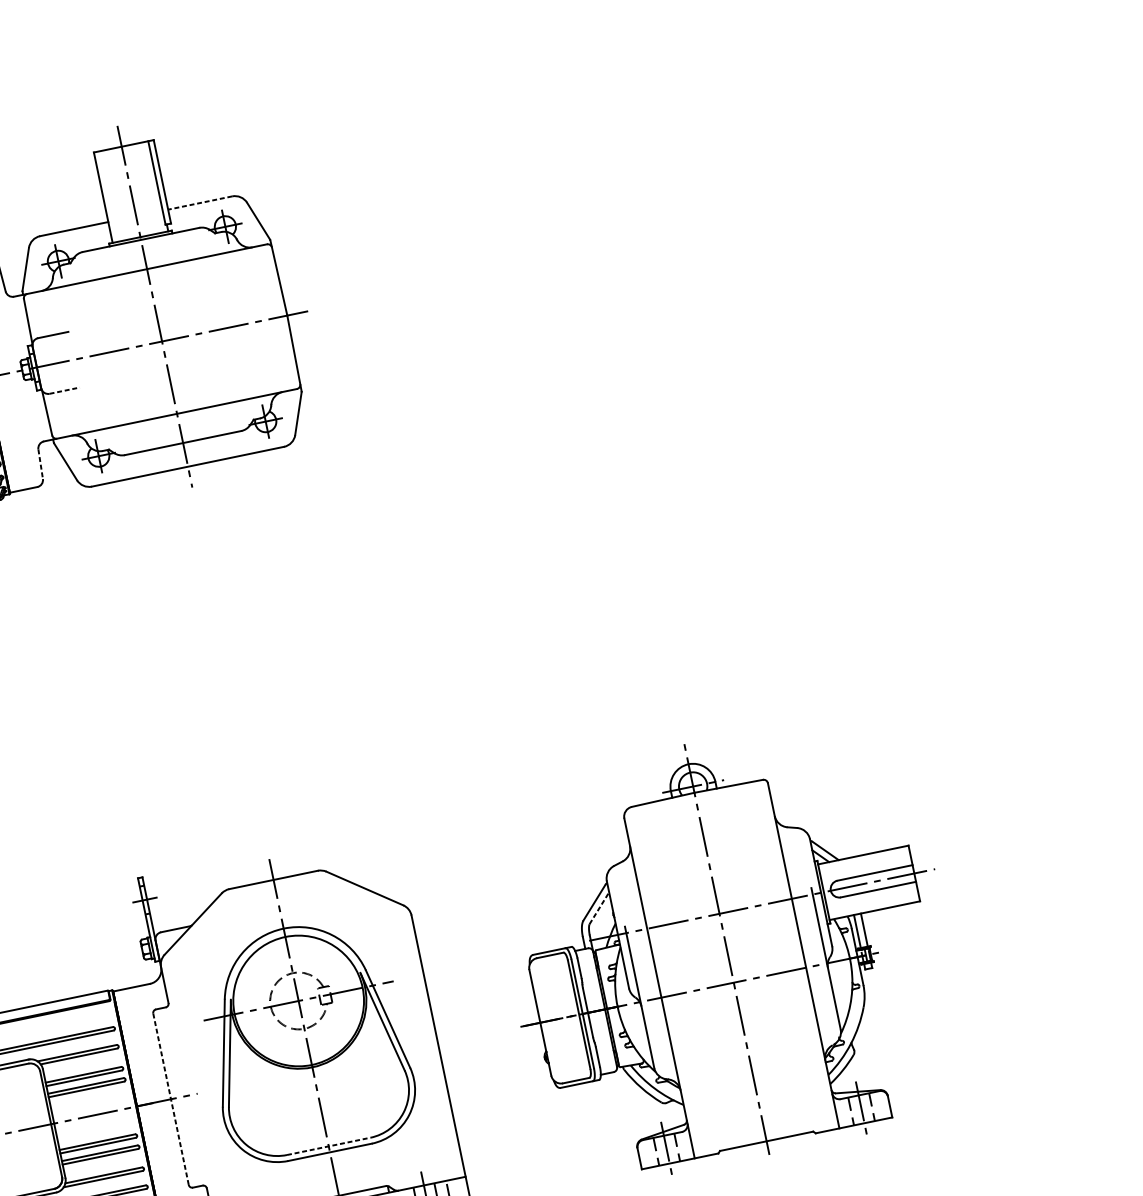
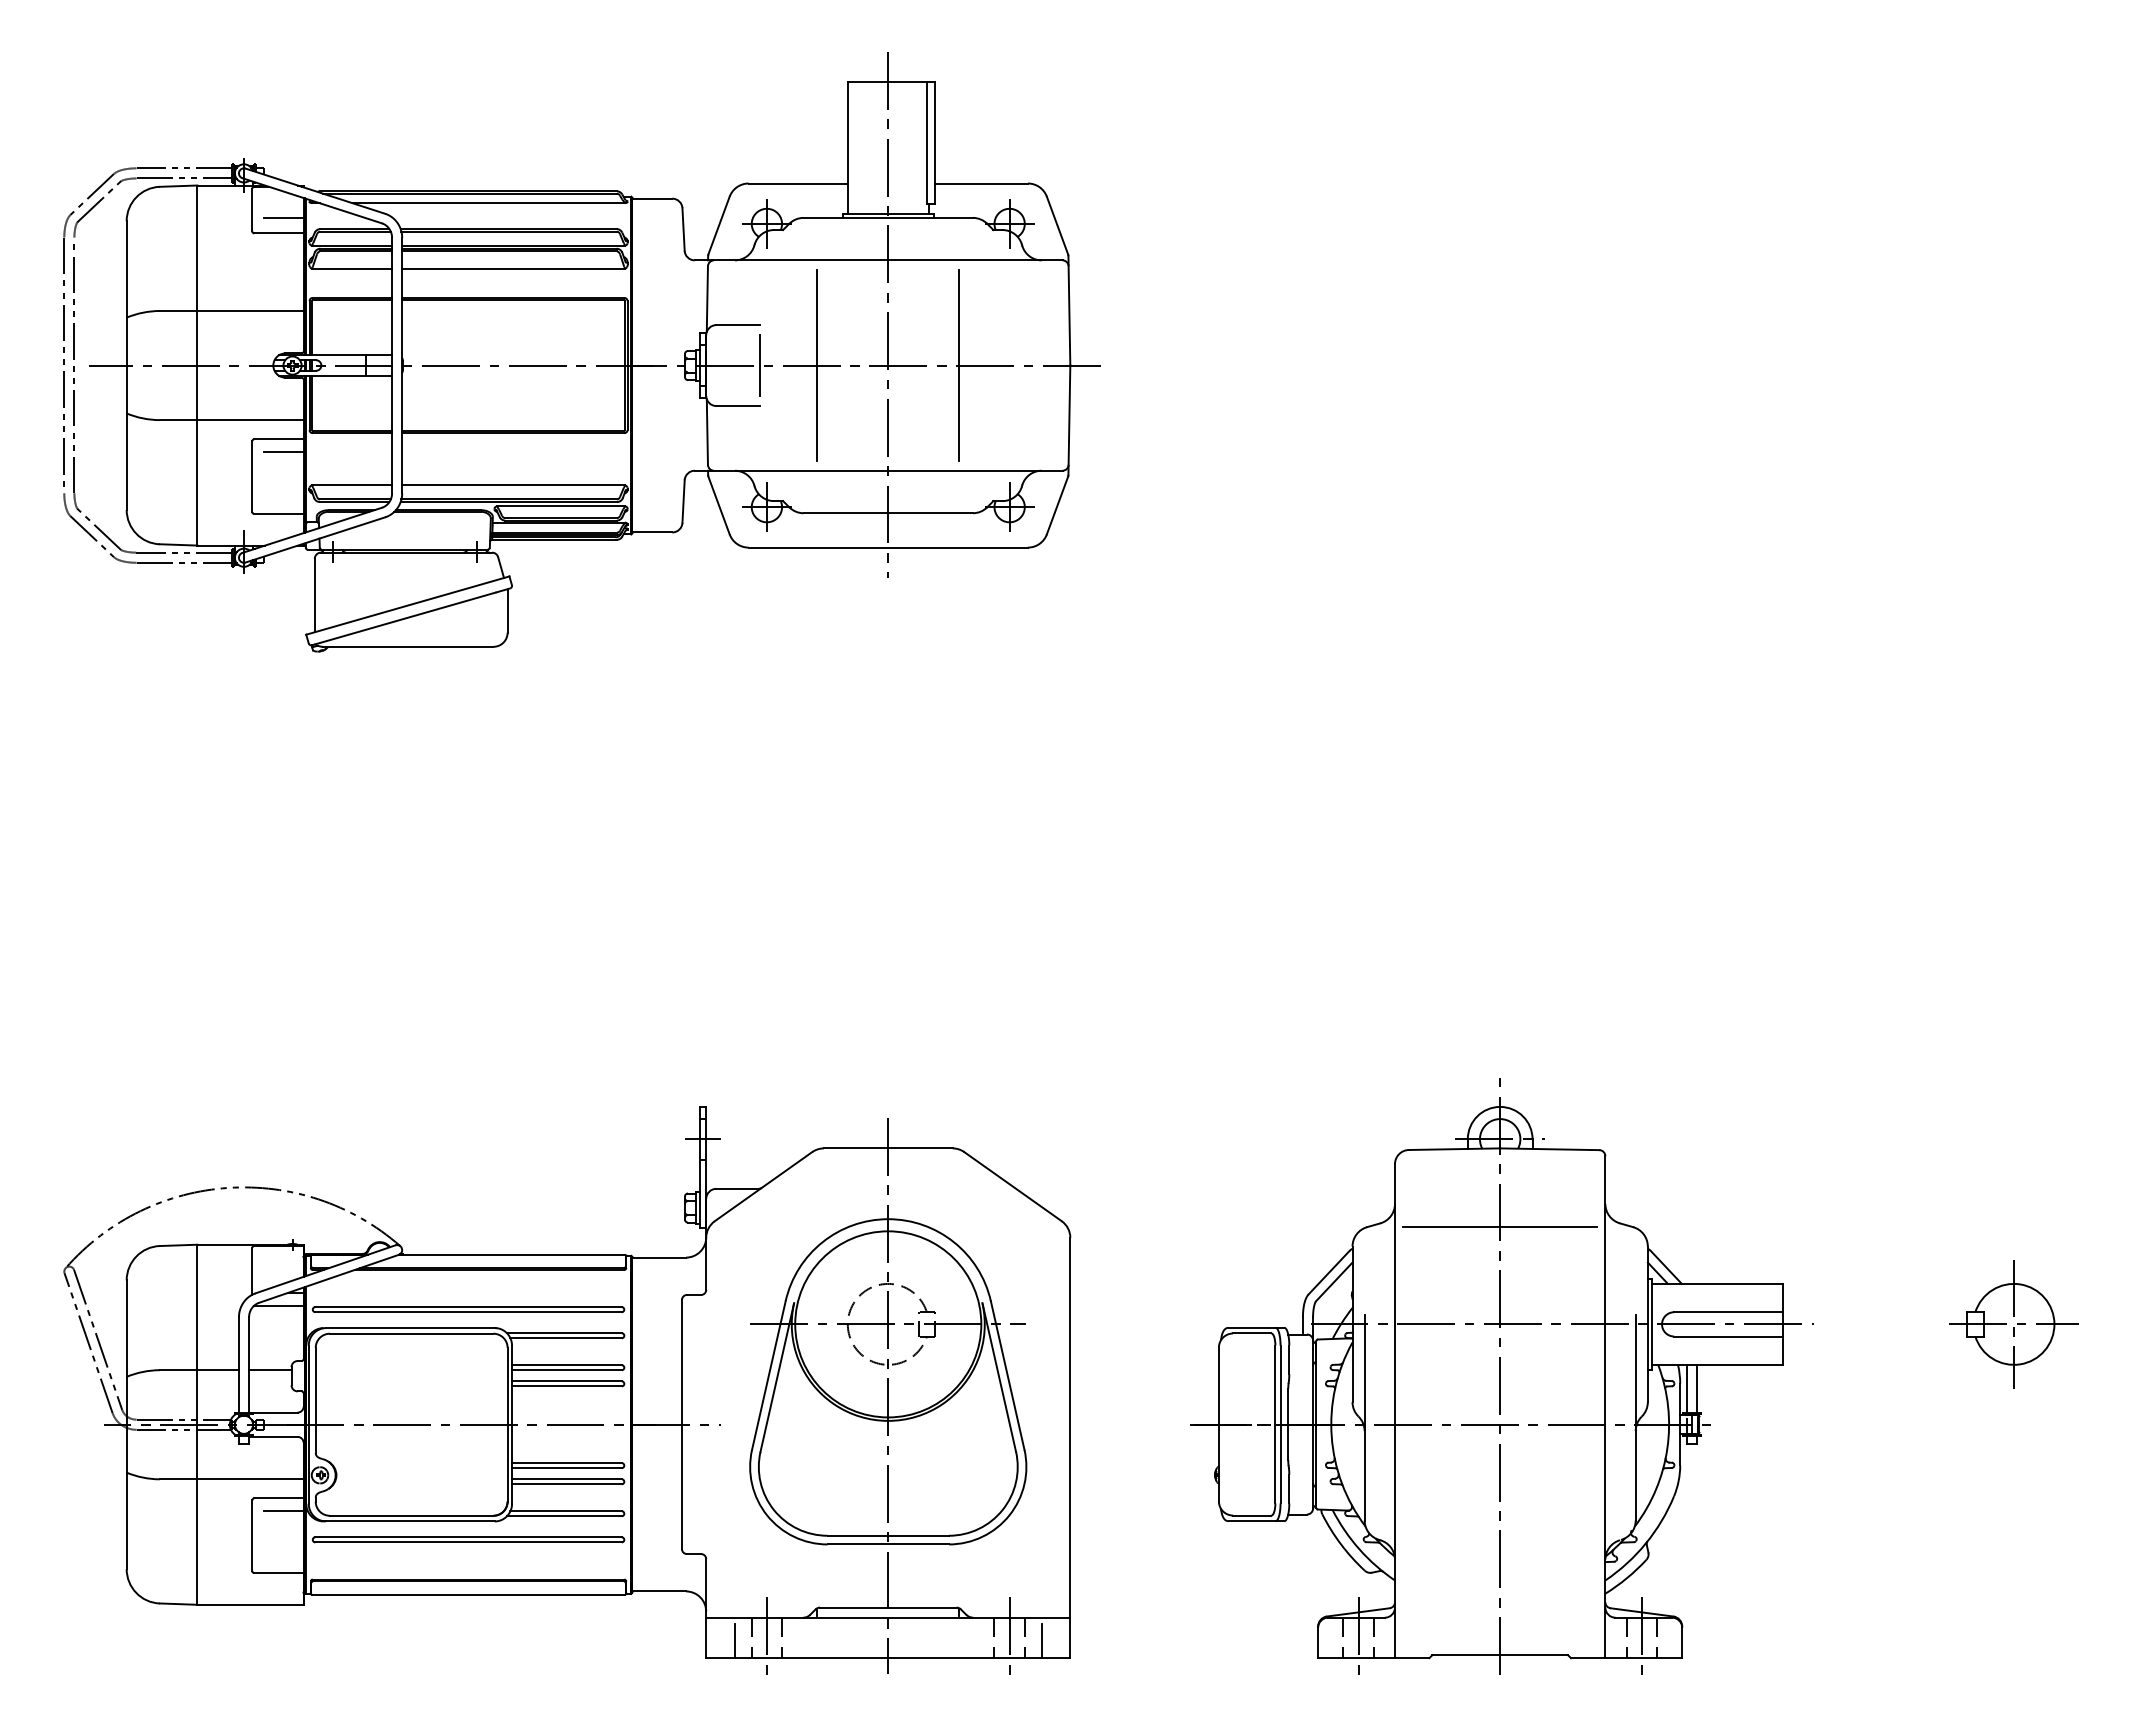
line: (200, 203) -> (981, 183), dashed -> solid
line: (211, 331) -> (959, 365), added
line: (113, 351) -> (817, 365), added
line: (74, 359) -> (760, 365), added
line: (64, 391) -> (738, 406), dashed -> solid
line: (40, 464) -> (683, 502), dashed -> solid
part: (1072, 840) -> (2013, 1324), added
line: (705, 847) -> (1500, 1227), added
line: (599, 907) -> (1334, 1281), dashed -> solid
line: (170, 1099) -> (681, 1424), dashed -> solid
line: (328, 1146) -> (888, 1535), dashed -> solid

